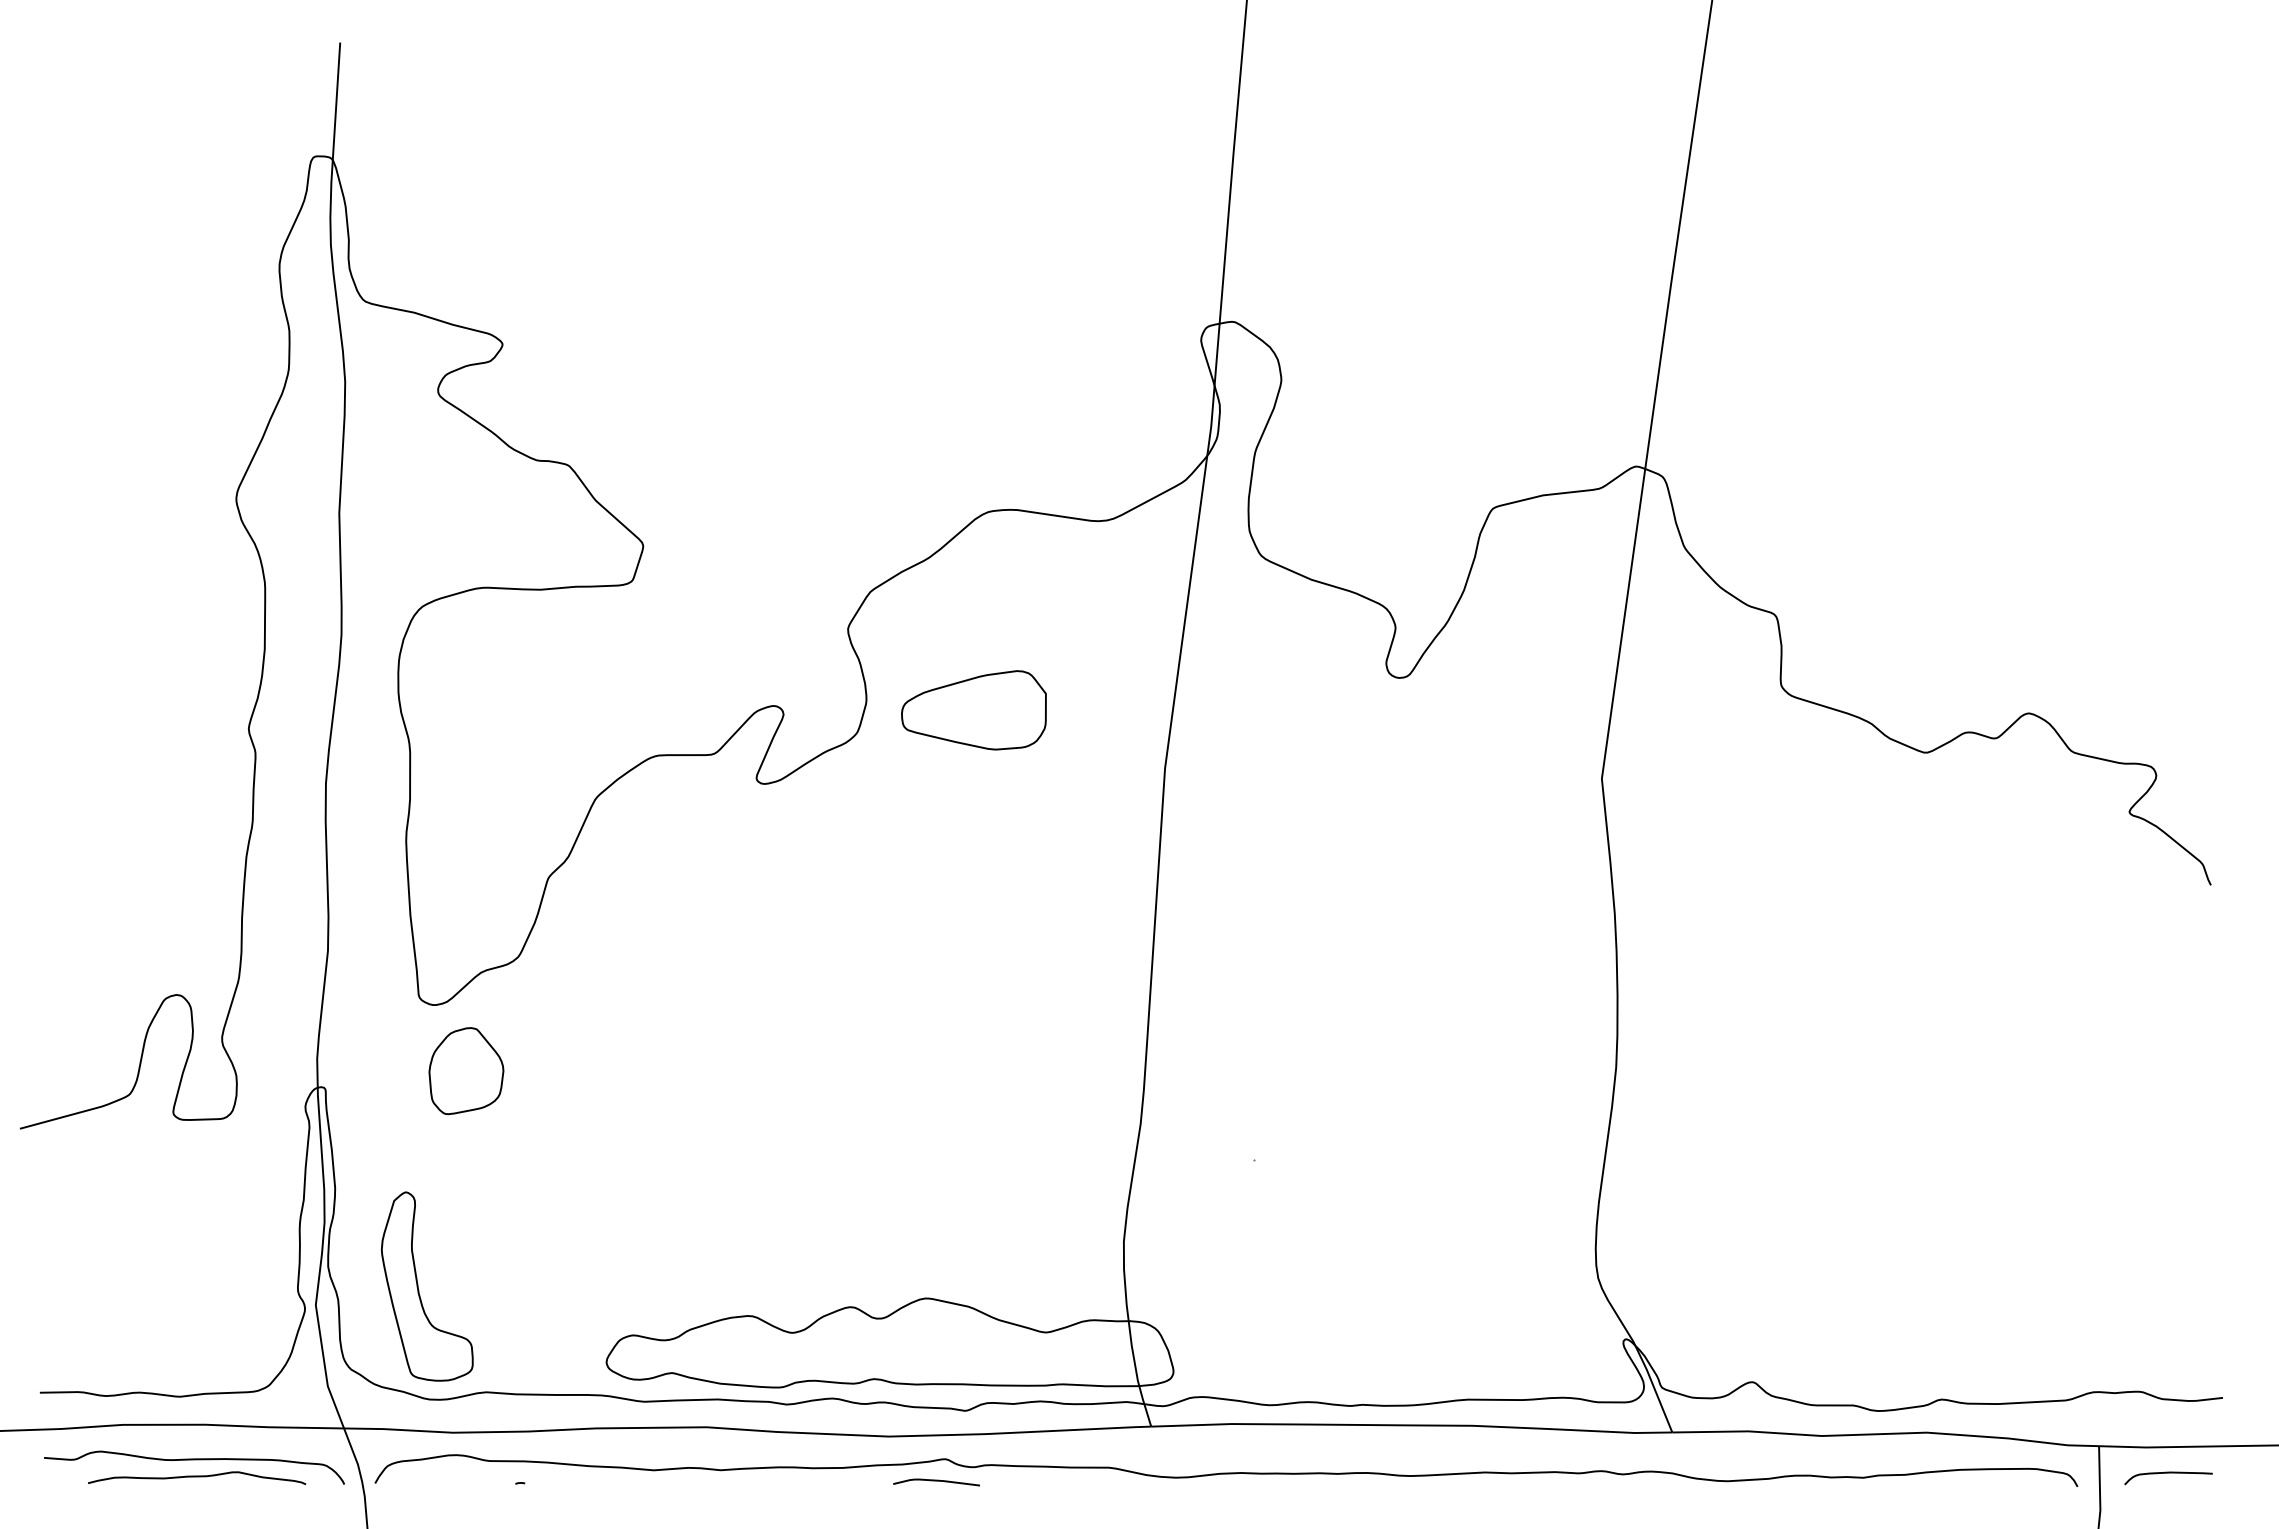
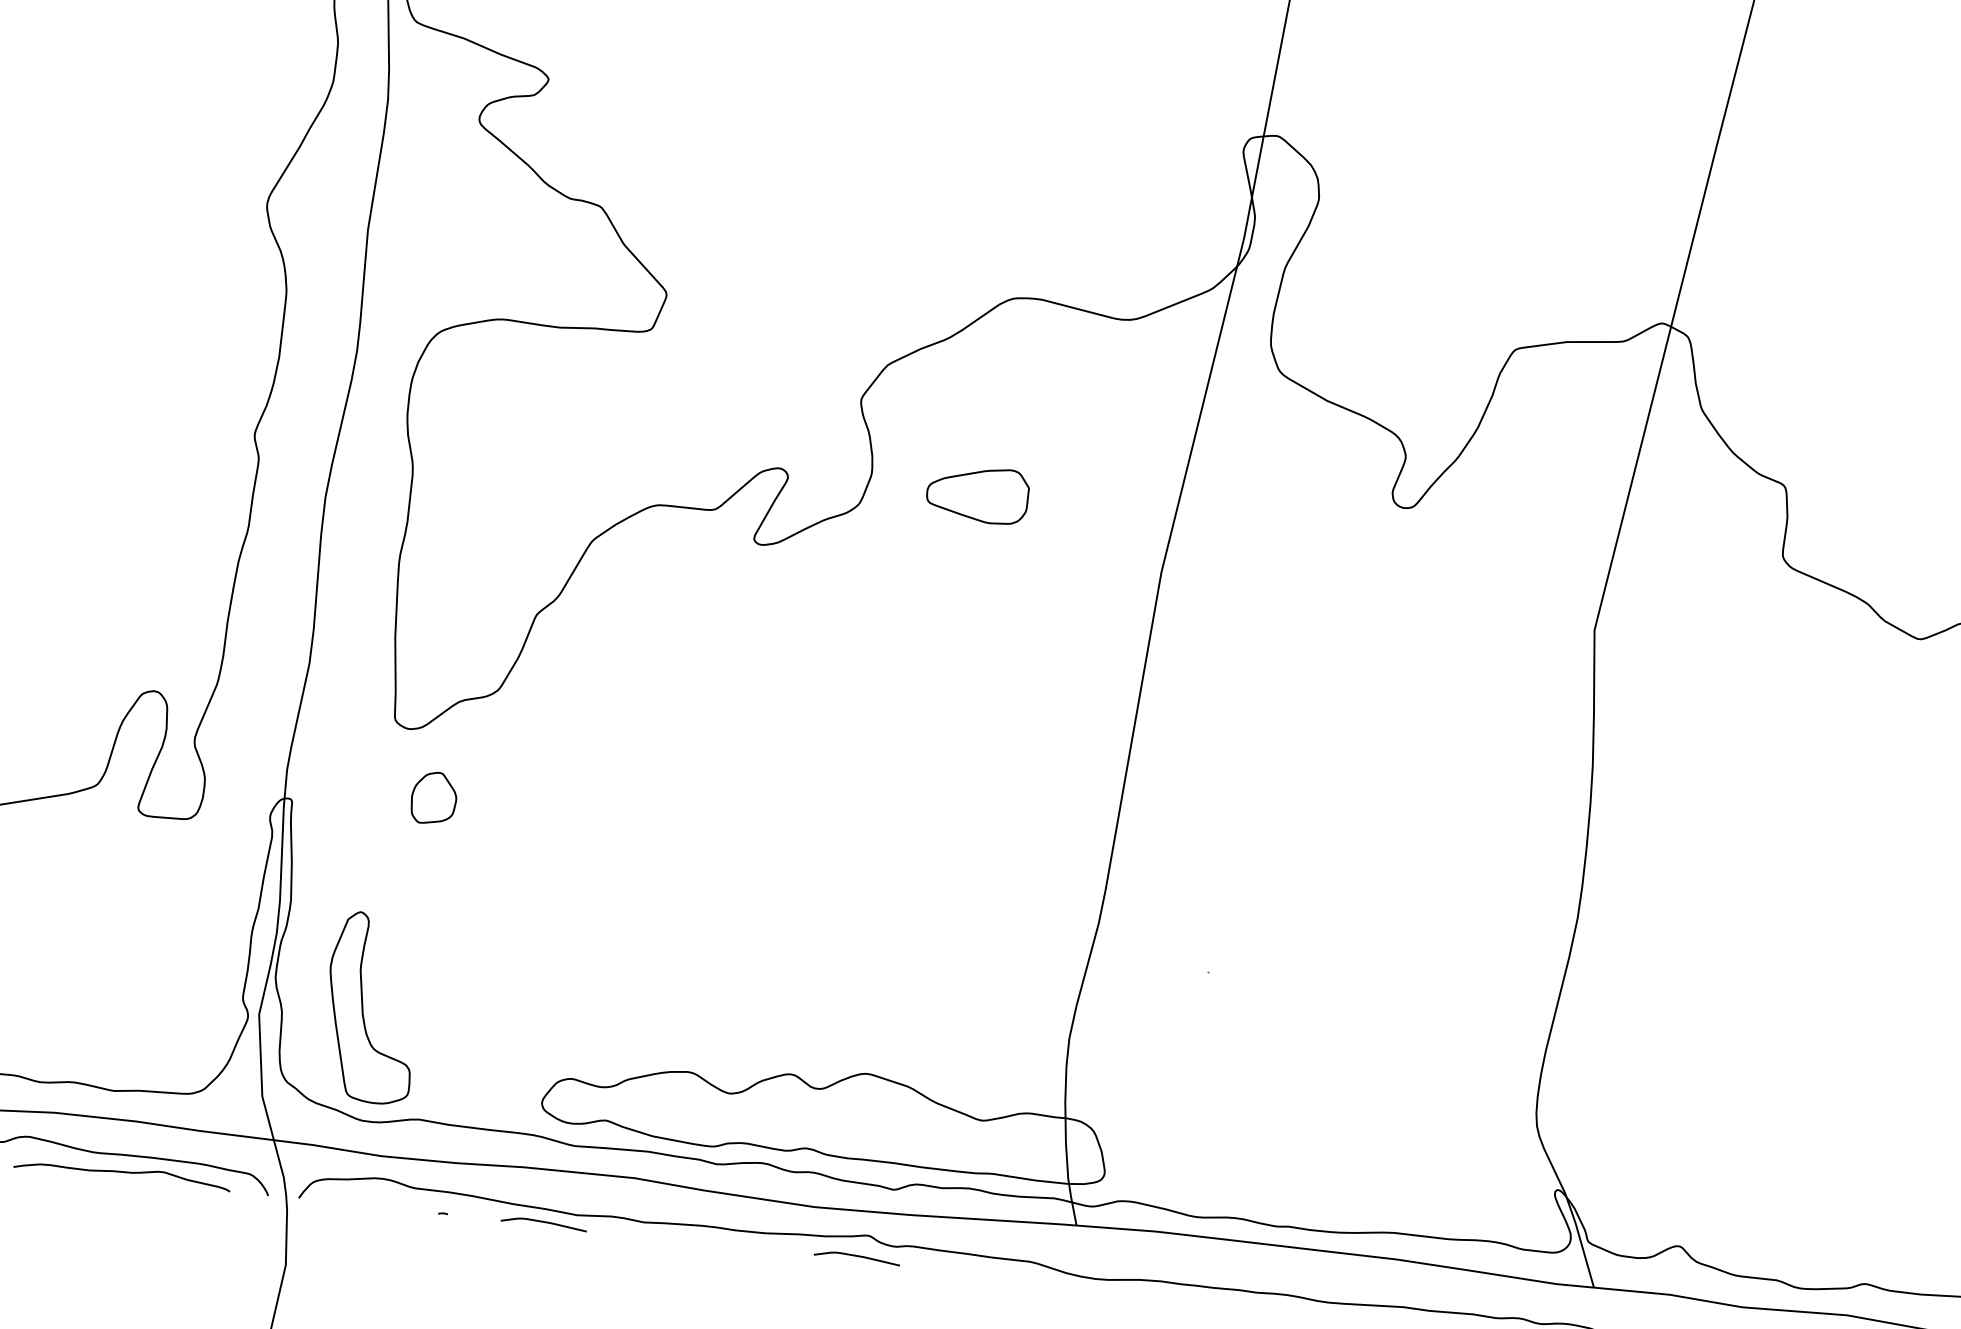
part: (973, 710) -> (977, 494), size x0.7
part: (466, 1071) -> (434, 798), size x0.6
curve: (621, 1481) -> (543, 1222), added

